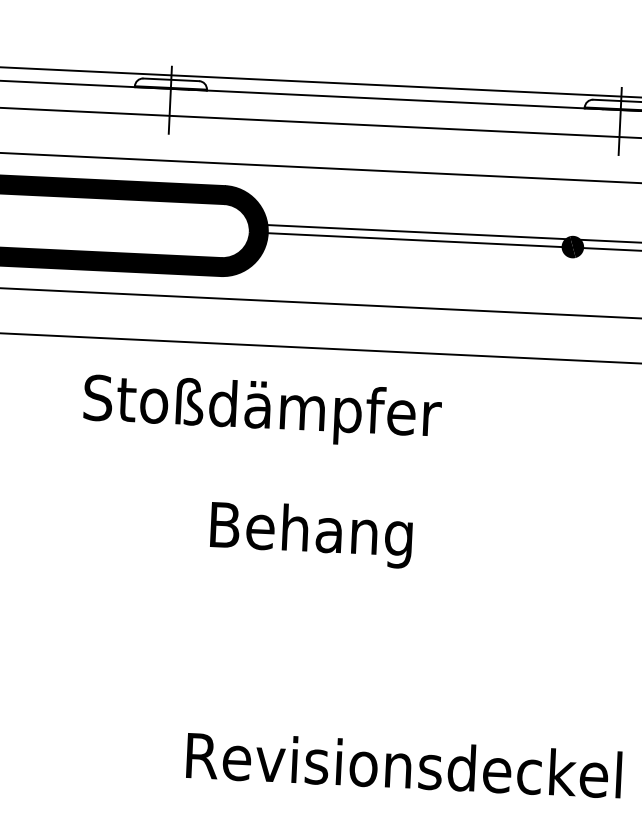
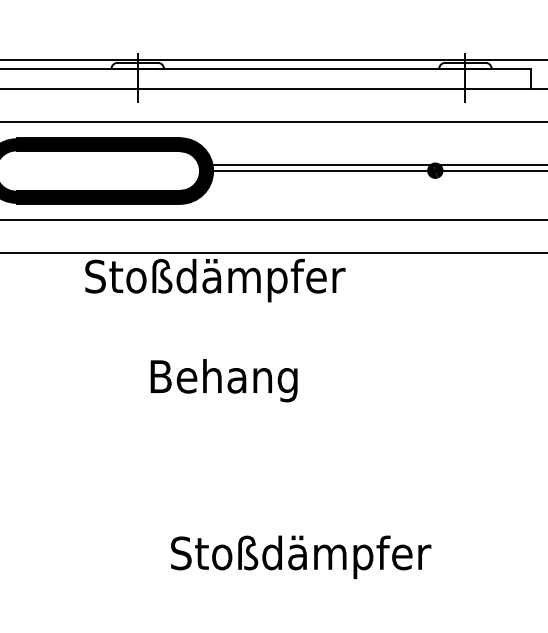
text: (262, 411) -> (215, 280), moved
text: (310, 534) -> (223, 380), moved
text: (402, 771) -> (329, 557), Revisionsdeckel -> Stoßdämpfer

